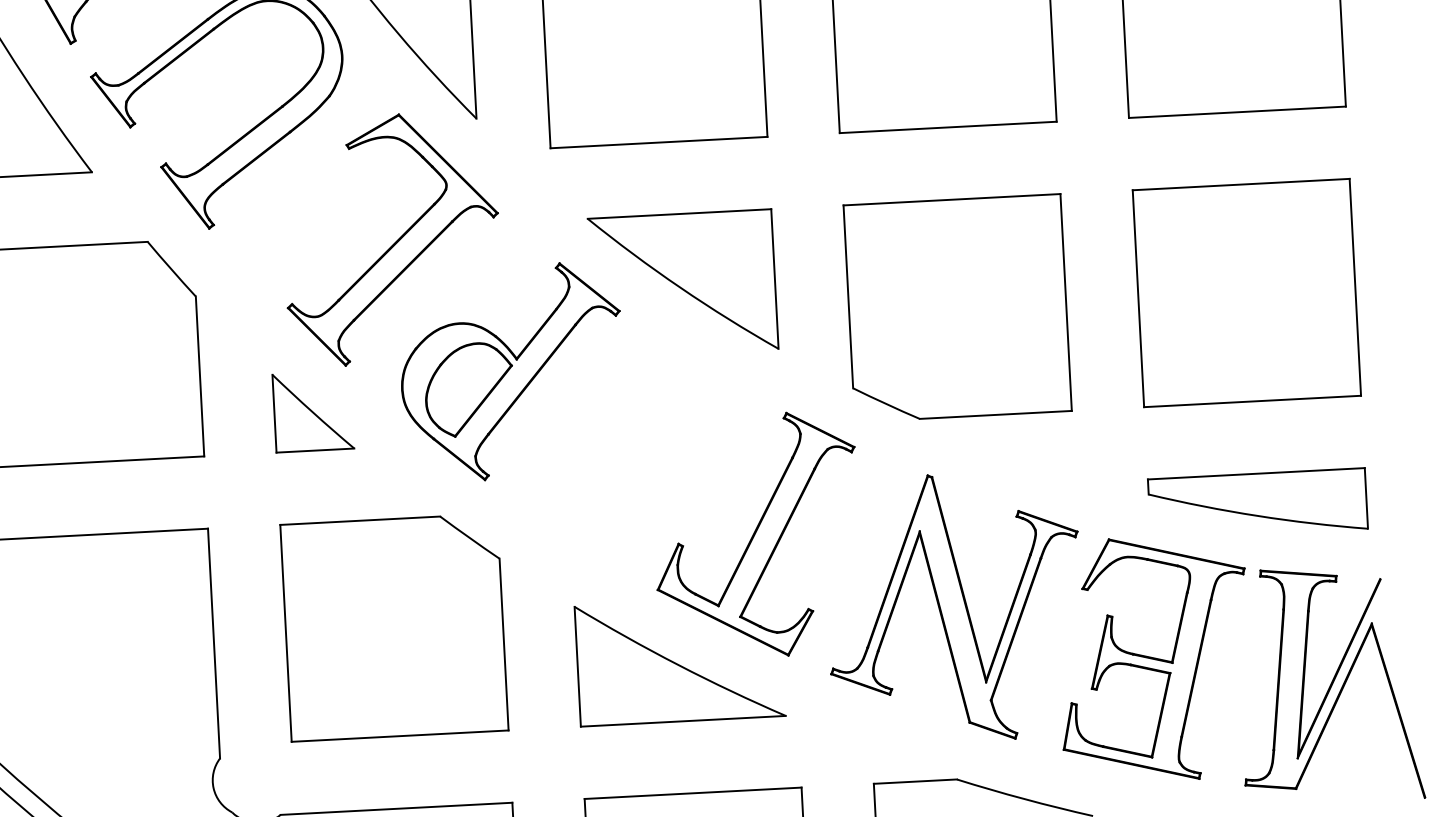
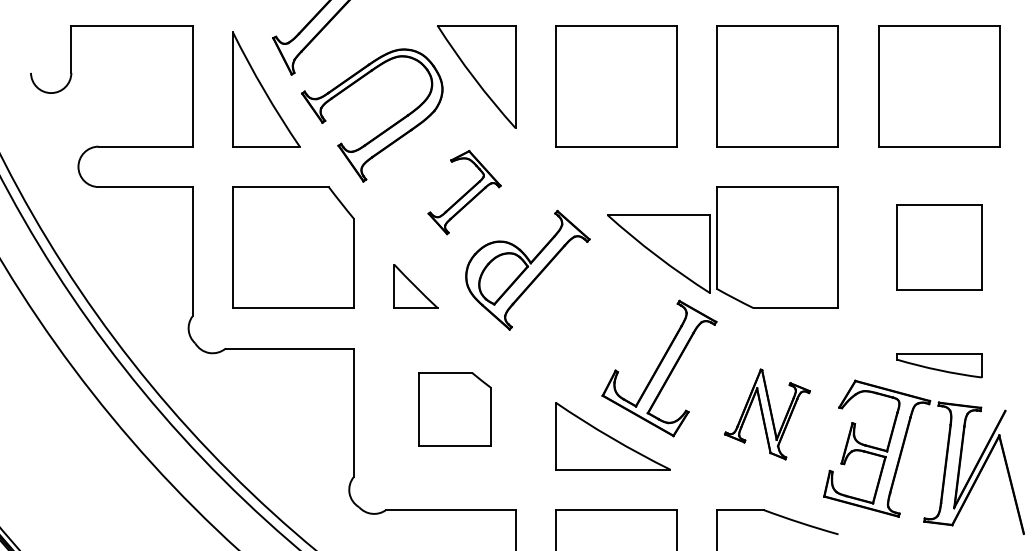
part: (391, 238) -> (464, 192), size x0.6
part: (682, 282) -> (658, 253), moved
part: (1247, 292) -> (939, 247), size x0.7
part: (1258, 504) -> (939, 365), size x0.7
part: (954, 608) -> (767, 414), size x0.6
part: (393, 628) -> (454, 409), size x0.6

